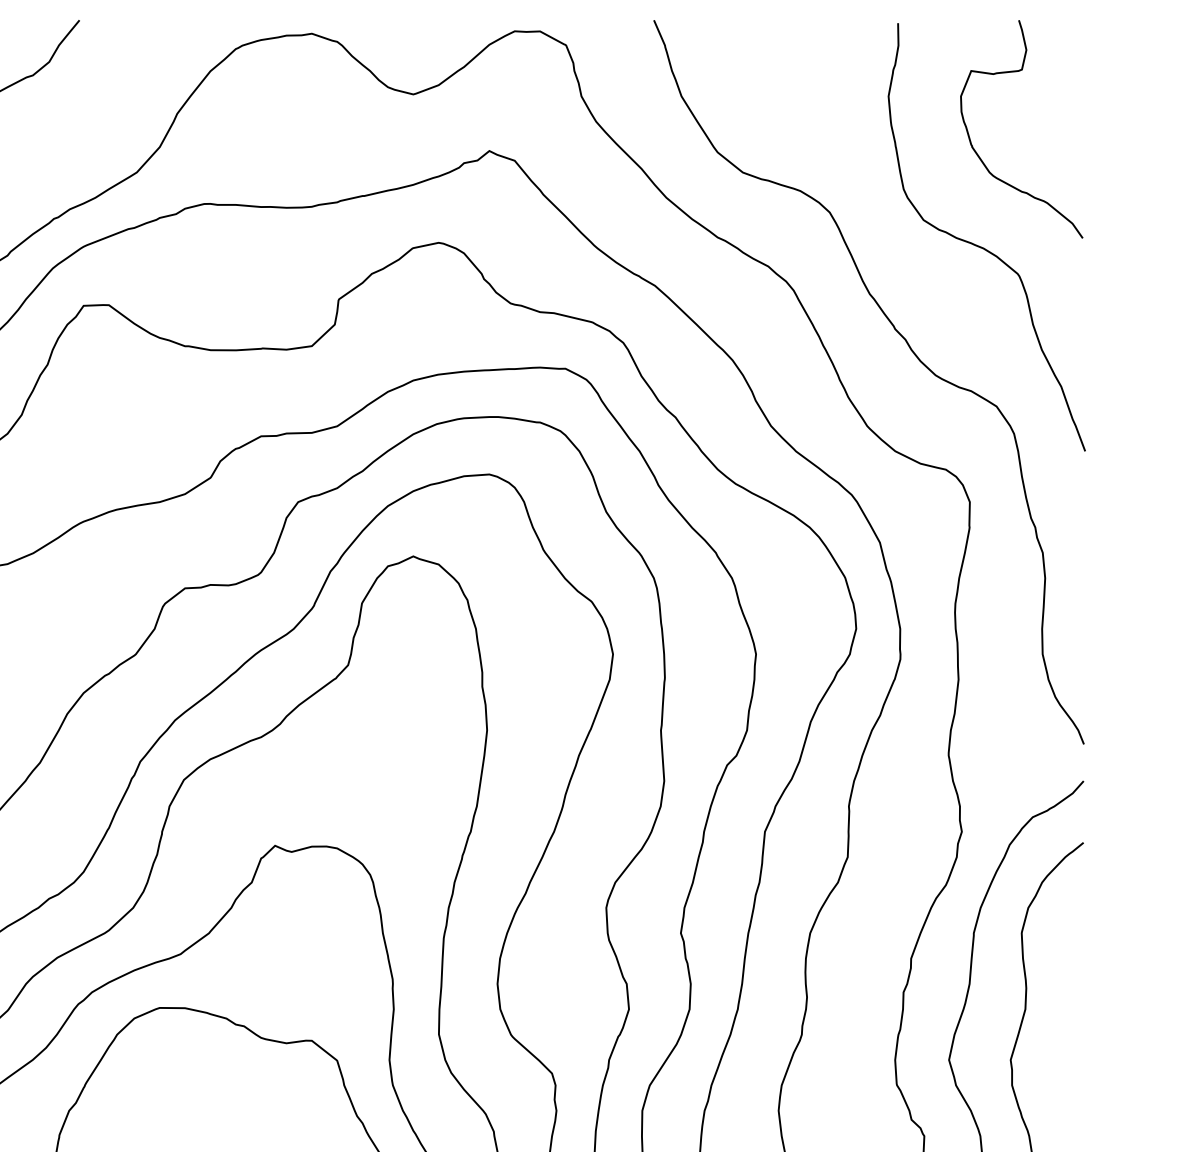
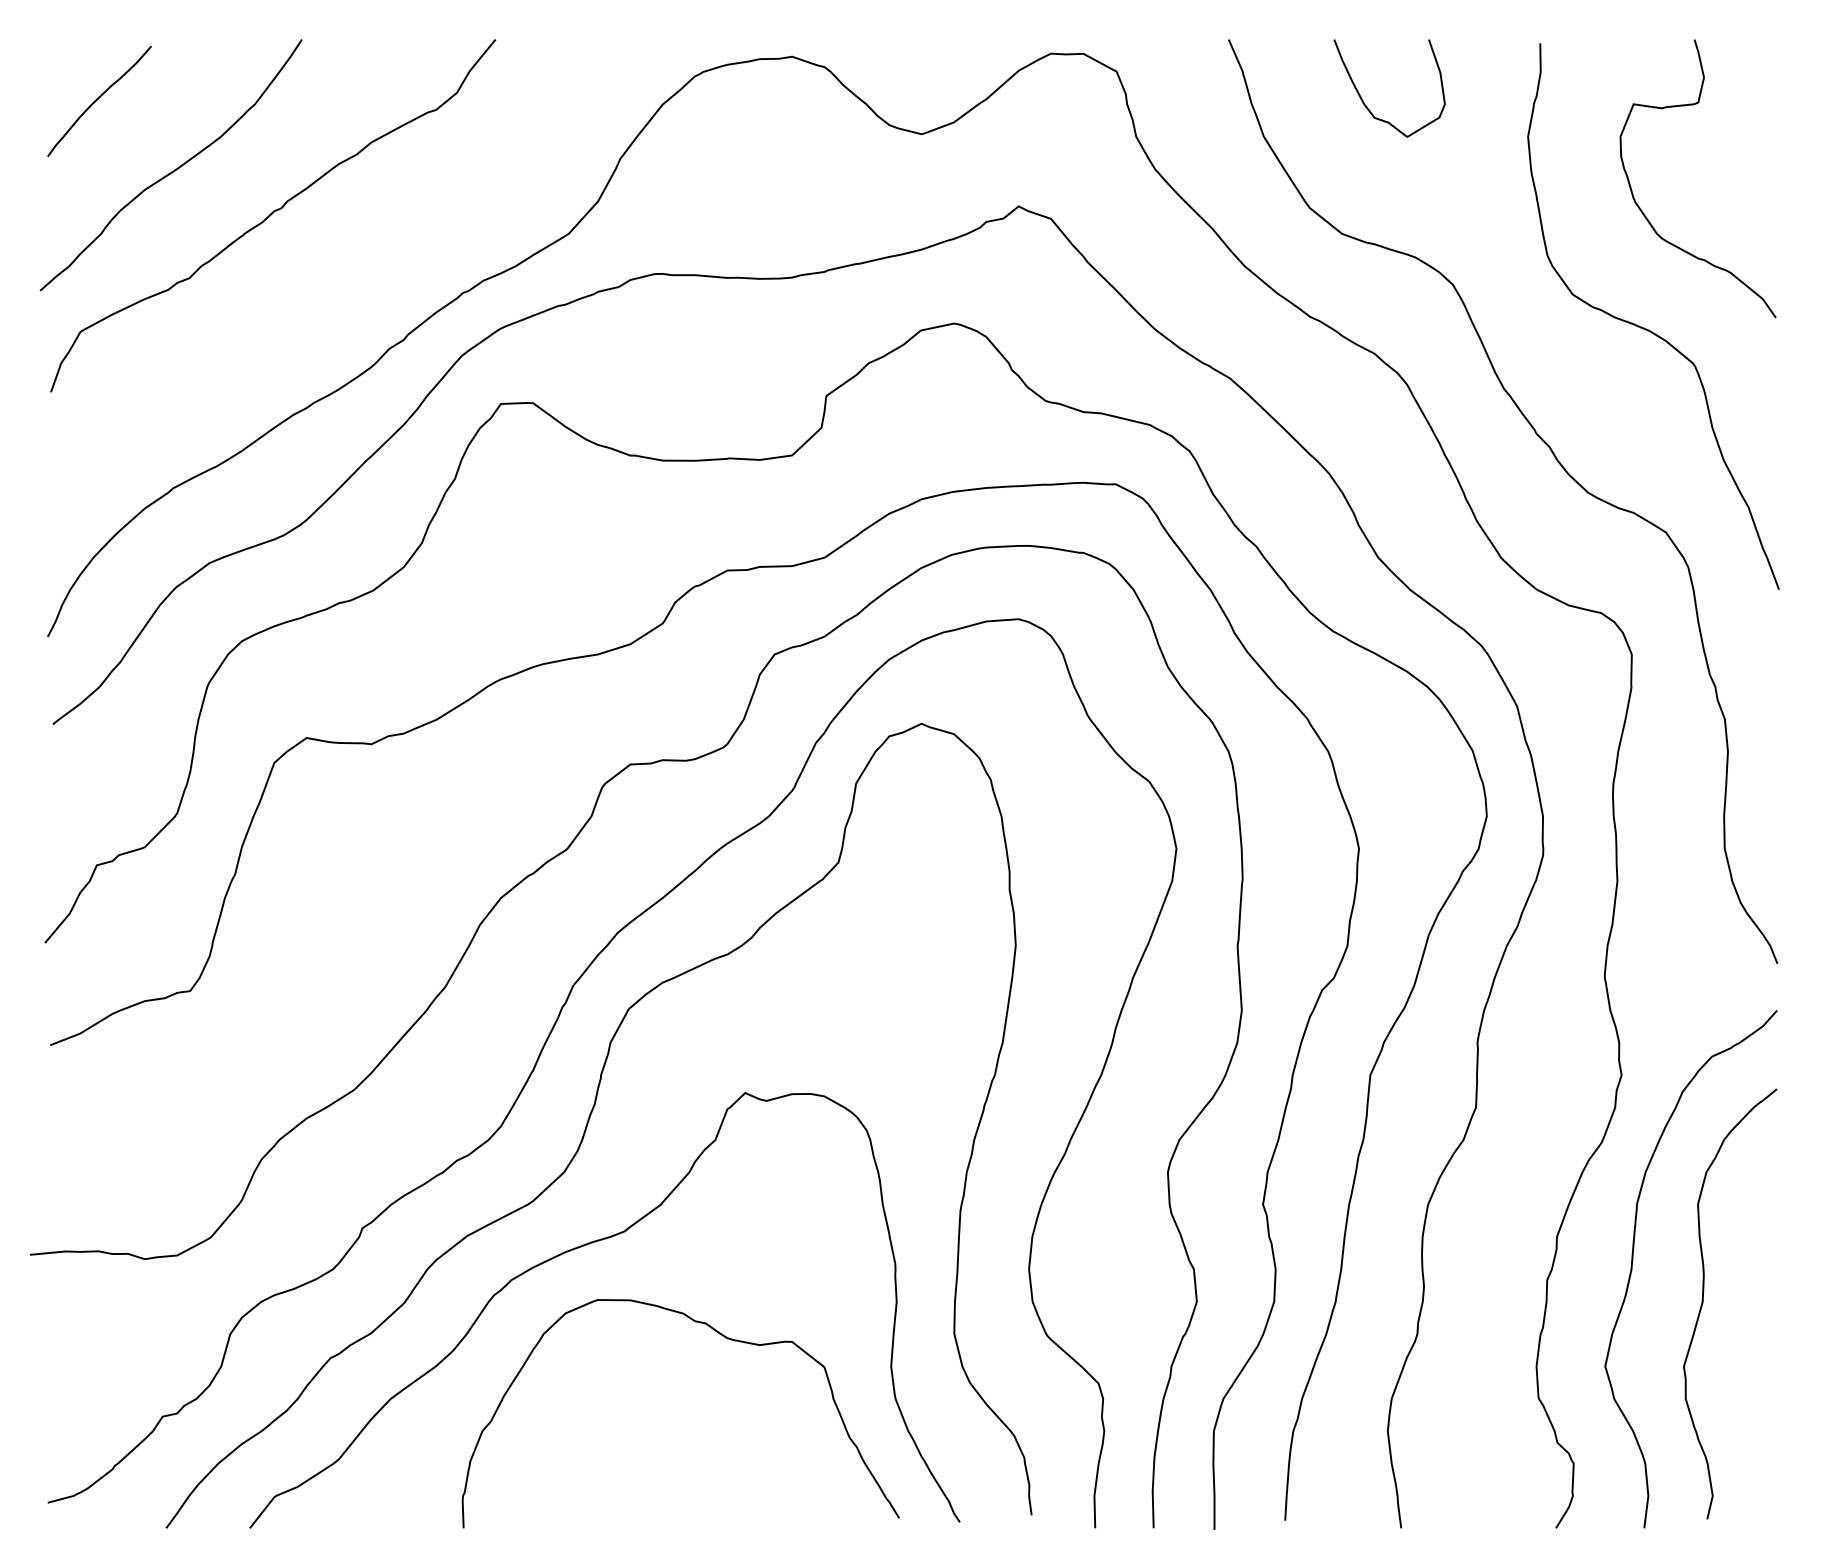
curve: (762, 72) -> (1367, 106), added

